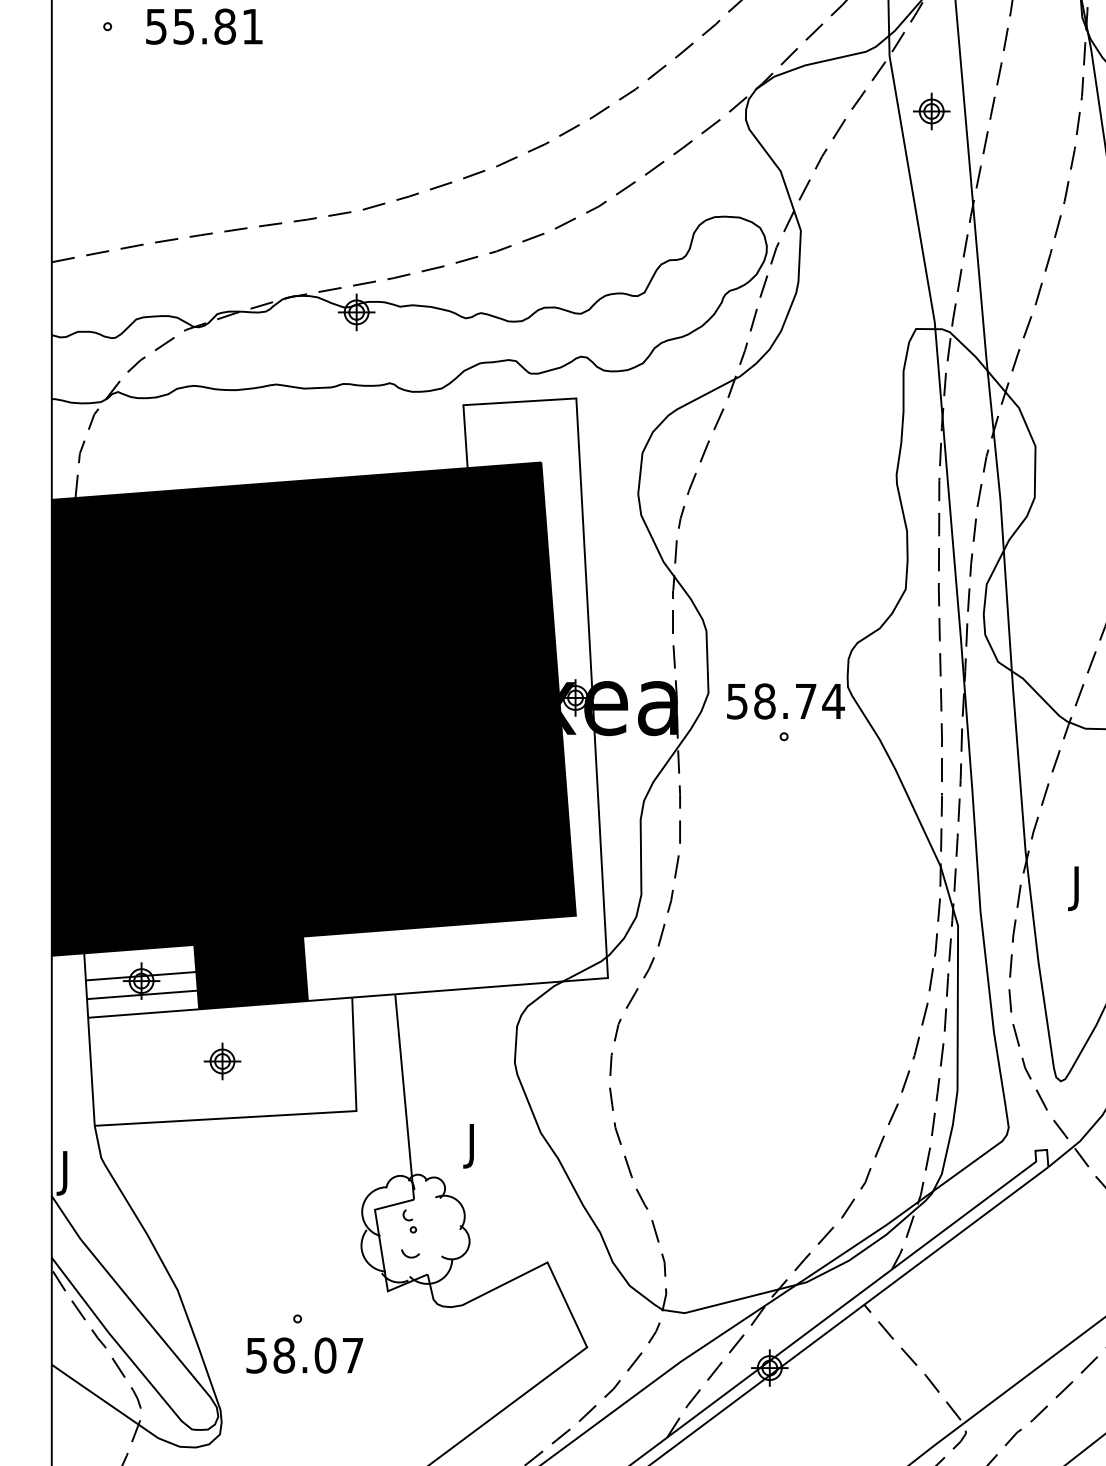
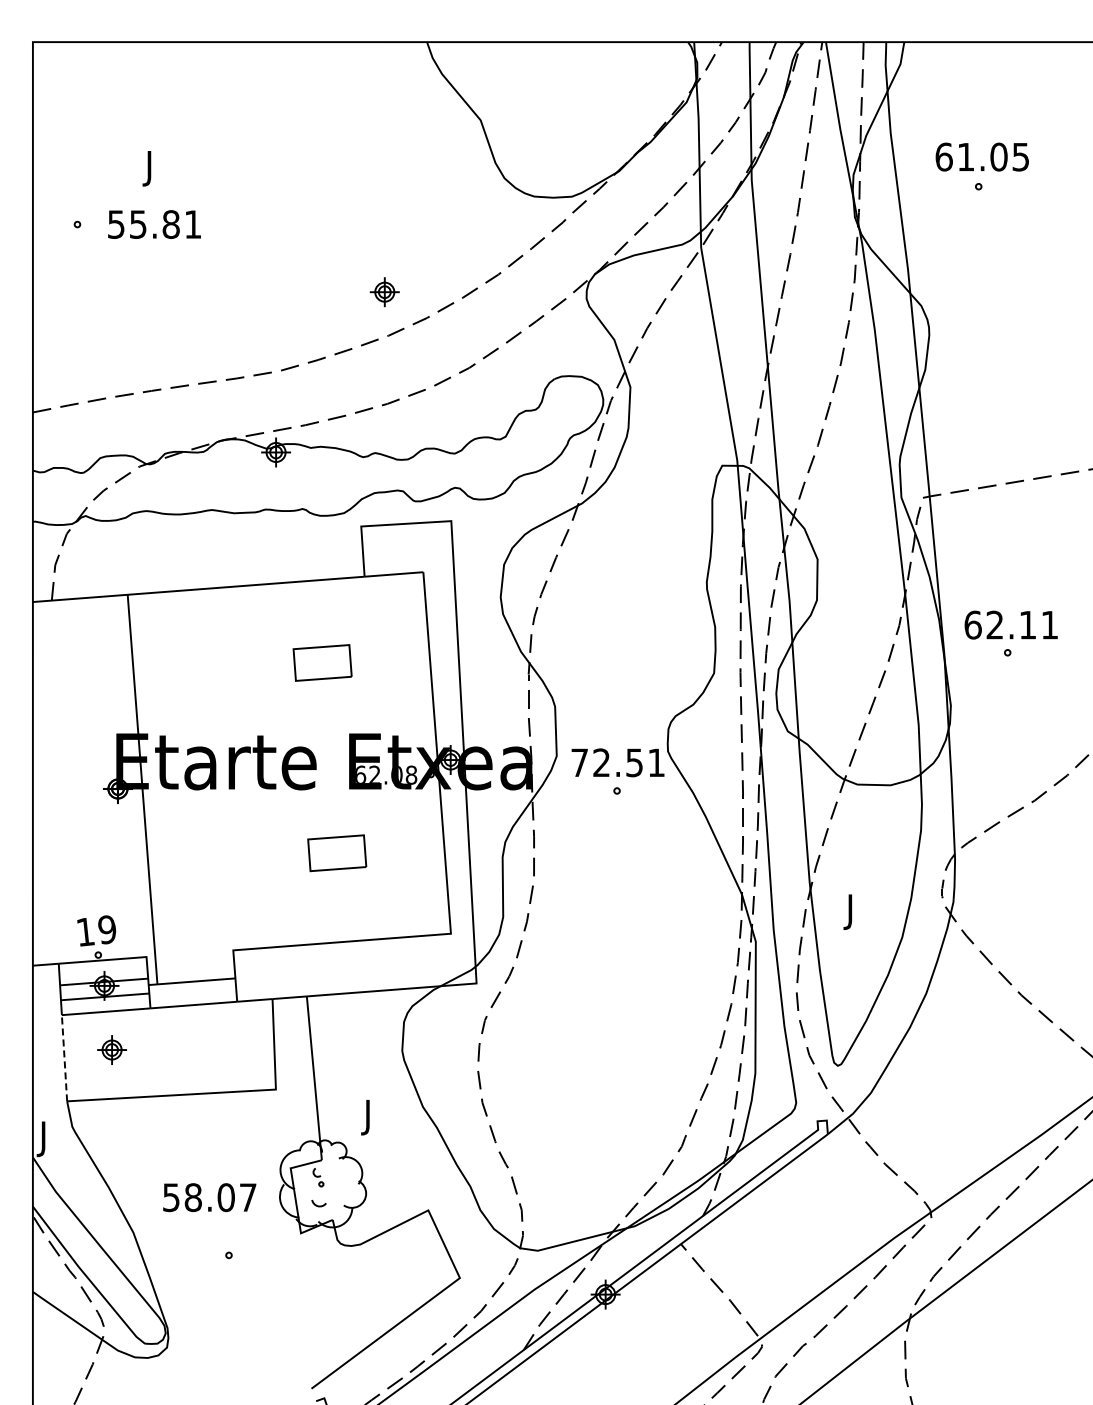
part: (931, 111) -> (384, 292), moved
text: (785, 701) -> (618, 762), 58.74 -> 72.51
fill: (313, 736) -> (241, 790), removed
part: (221, 1060) -> (111, 1049), moved
line: (91, 1070) -> (64, 1057), solid -> dashed
text: (304, 1355) -> (209, 1197), moved

